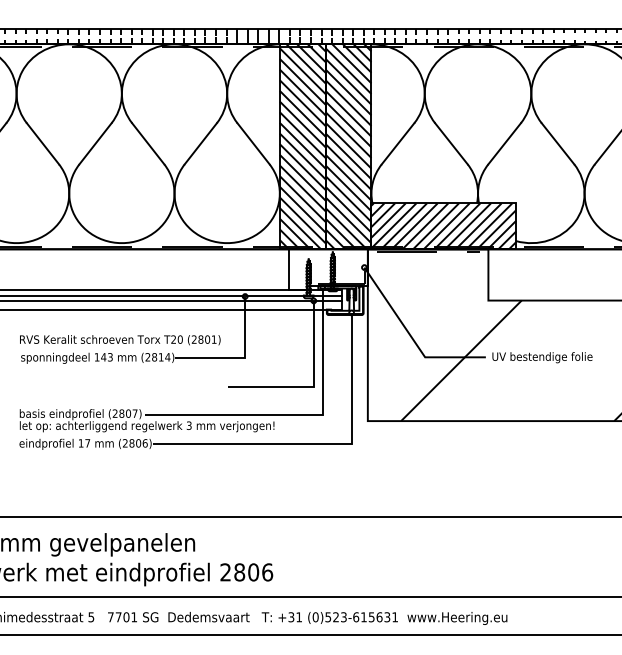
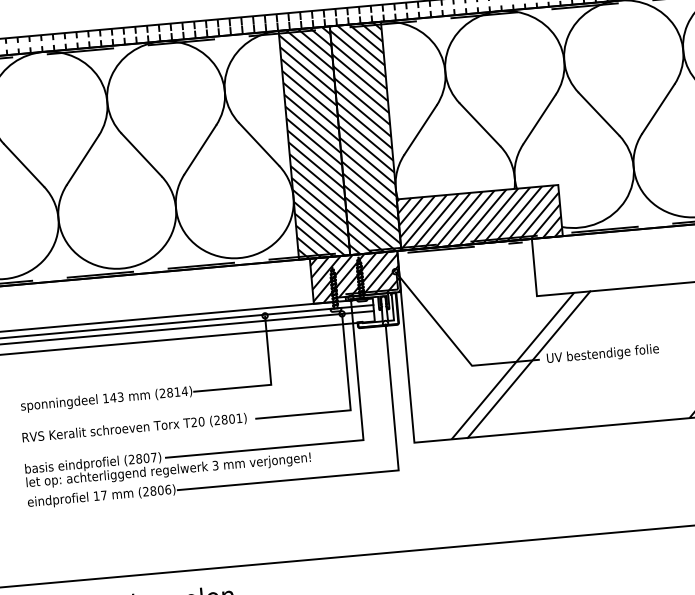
hatch: (328, 269) -> (355, 277), added
text: (120, 340) -> (134, 428), moved
line: (475, 360) -> (528, 364), added

